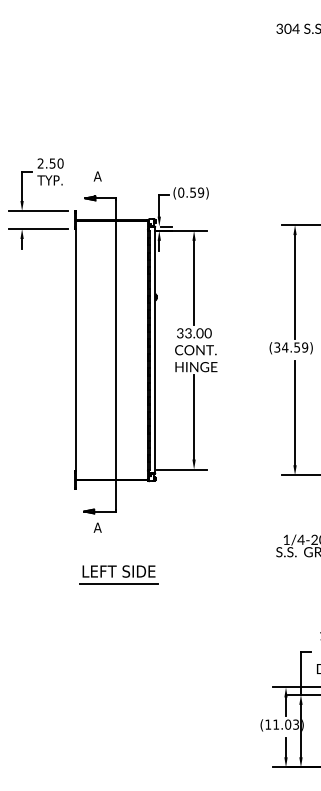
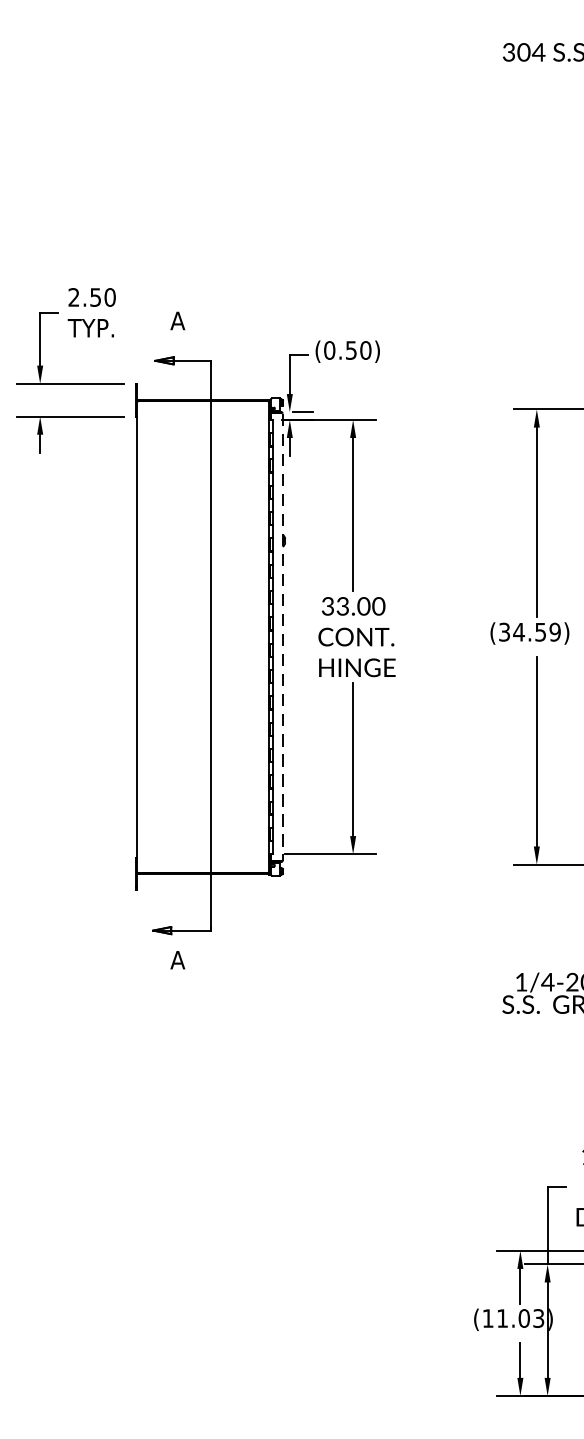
text: (200, 192) -> (364, 350), (0.59) -> (0.50)
line: (155, 350) -> (282, 637), solid -> dashed
part: (118, 574) -> (215, 1045), removed

